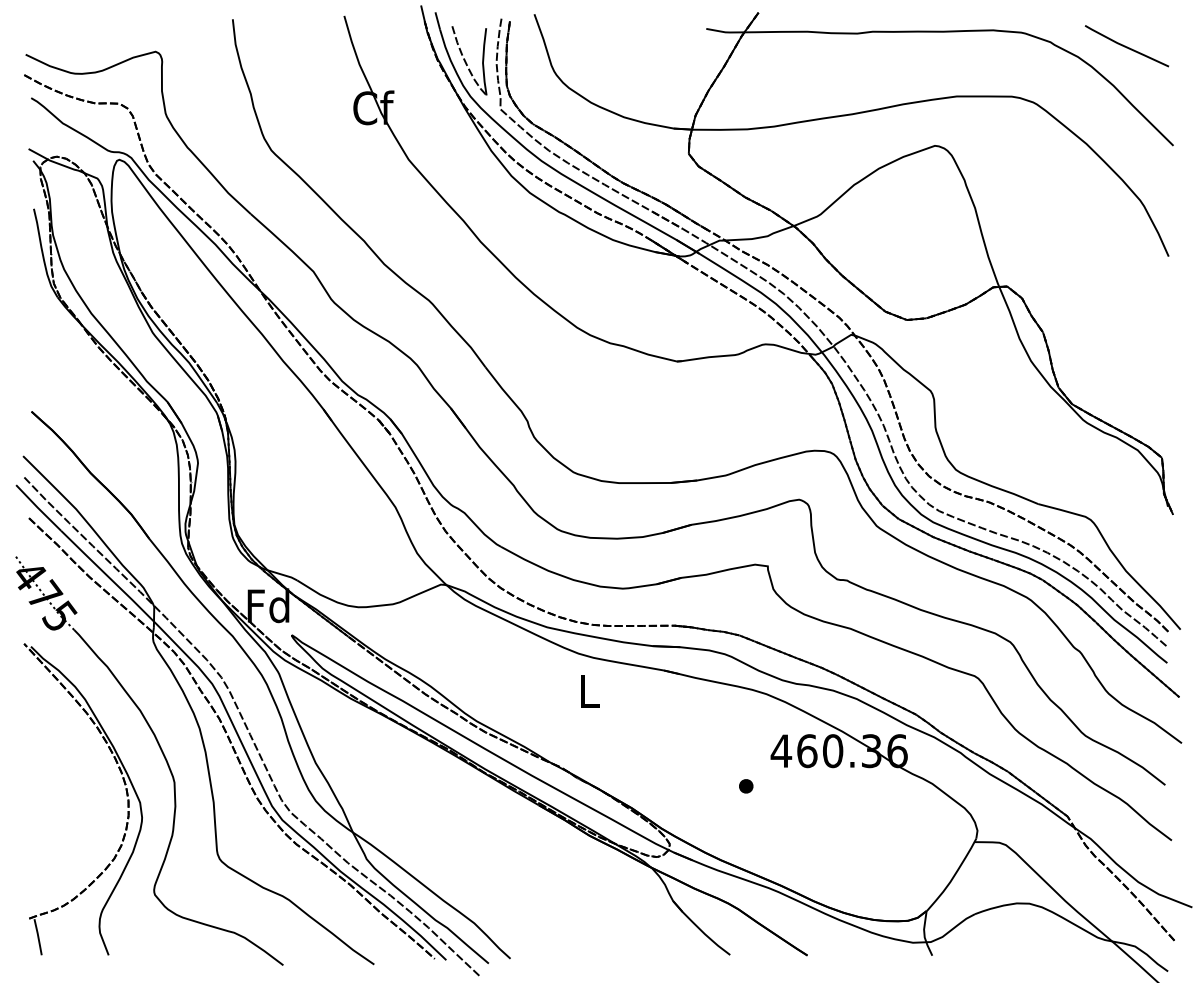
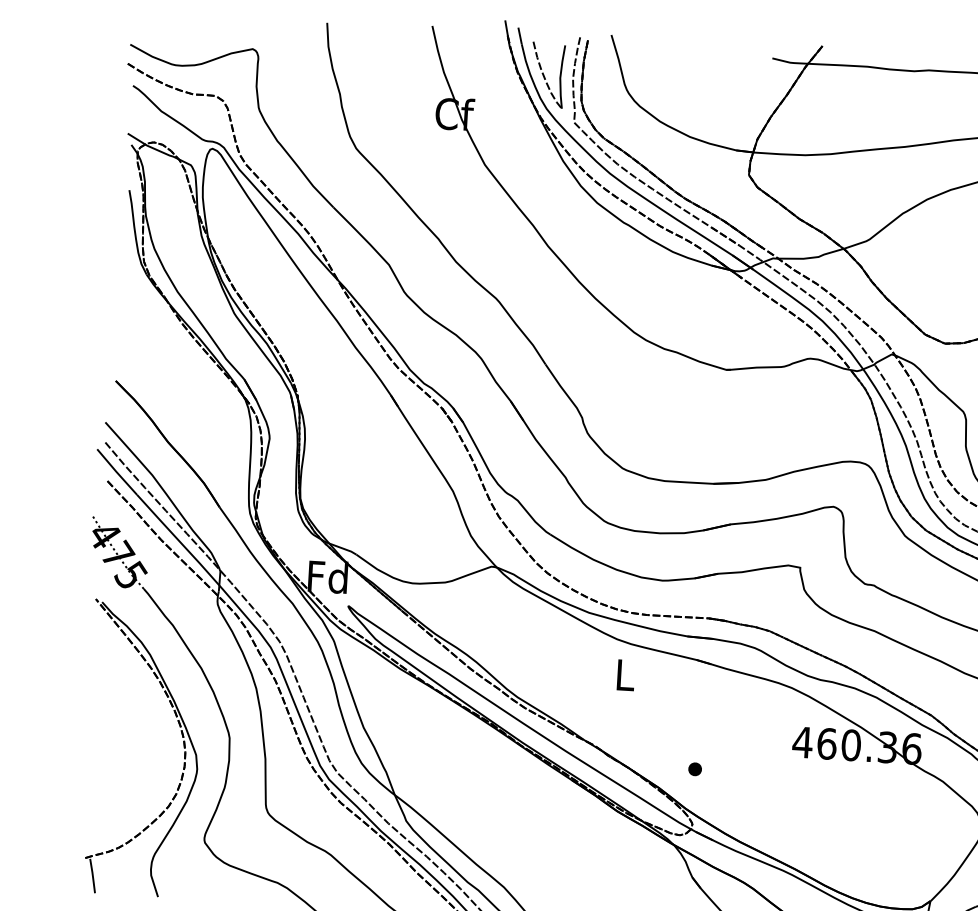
part: (746, 786) -> (695, 769), moved

